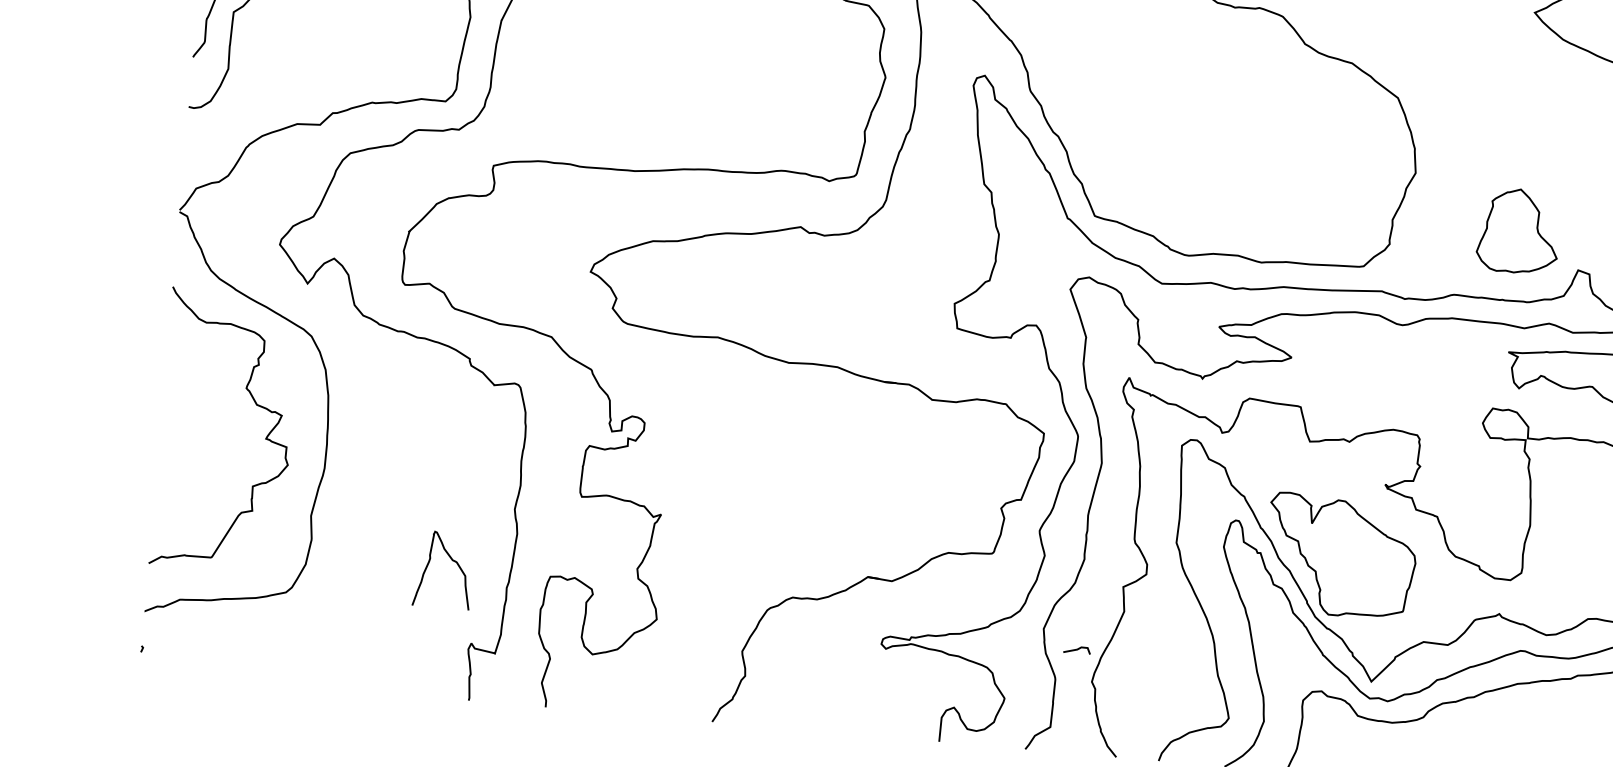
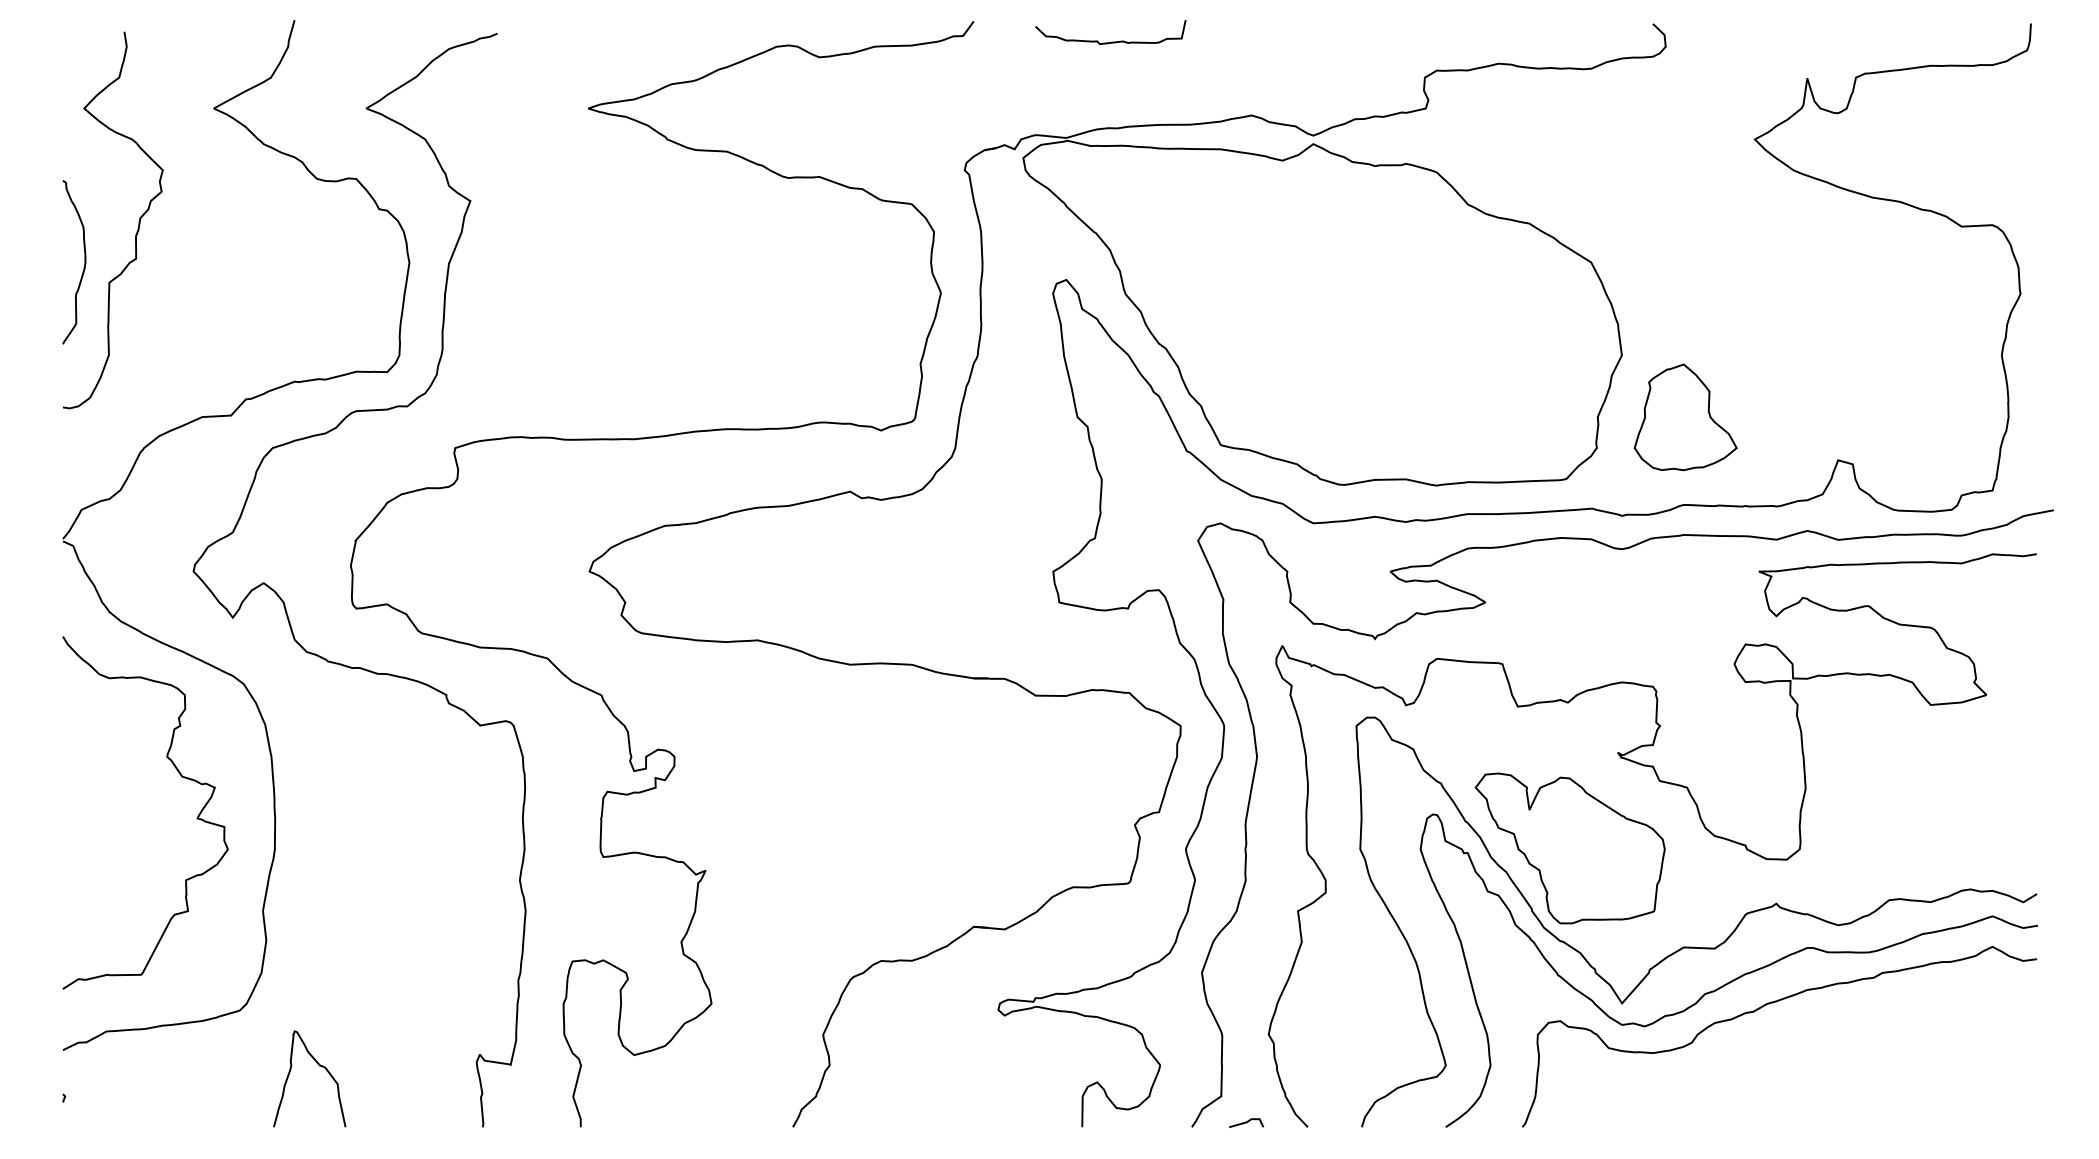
part: (1518, 231) -> (1685, 417), moved
curve: (452, 561) -> (319, 1066), moved
line: (1077, 649) -> (1246, 1122), moved

